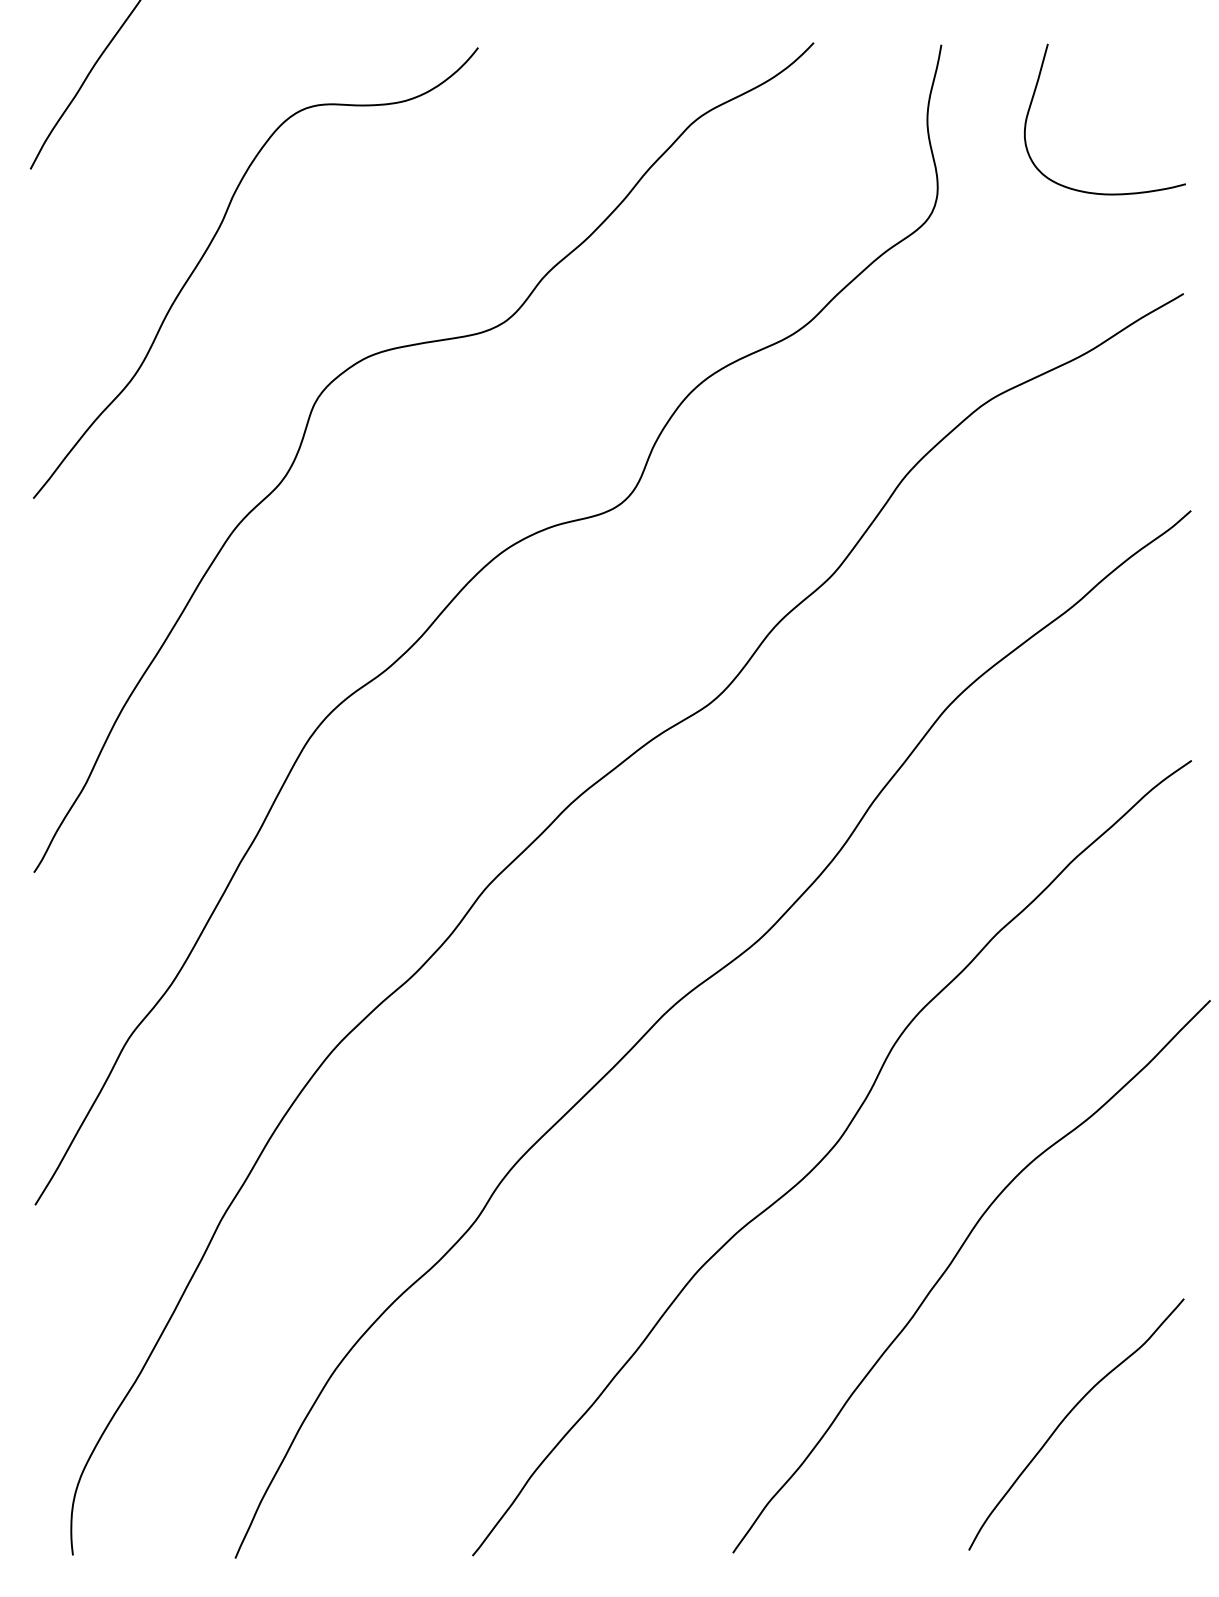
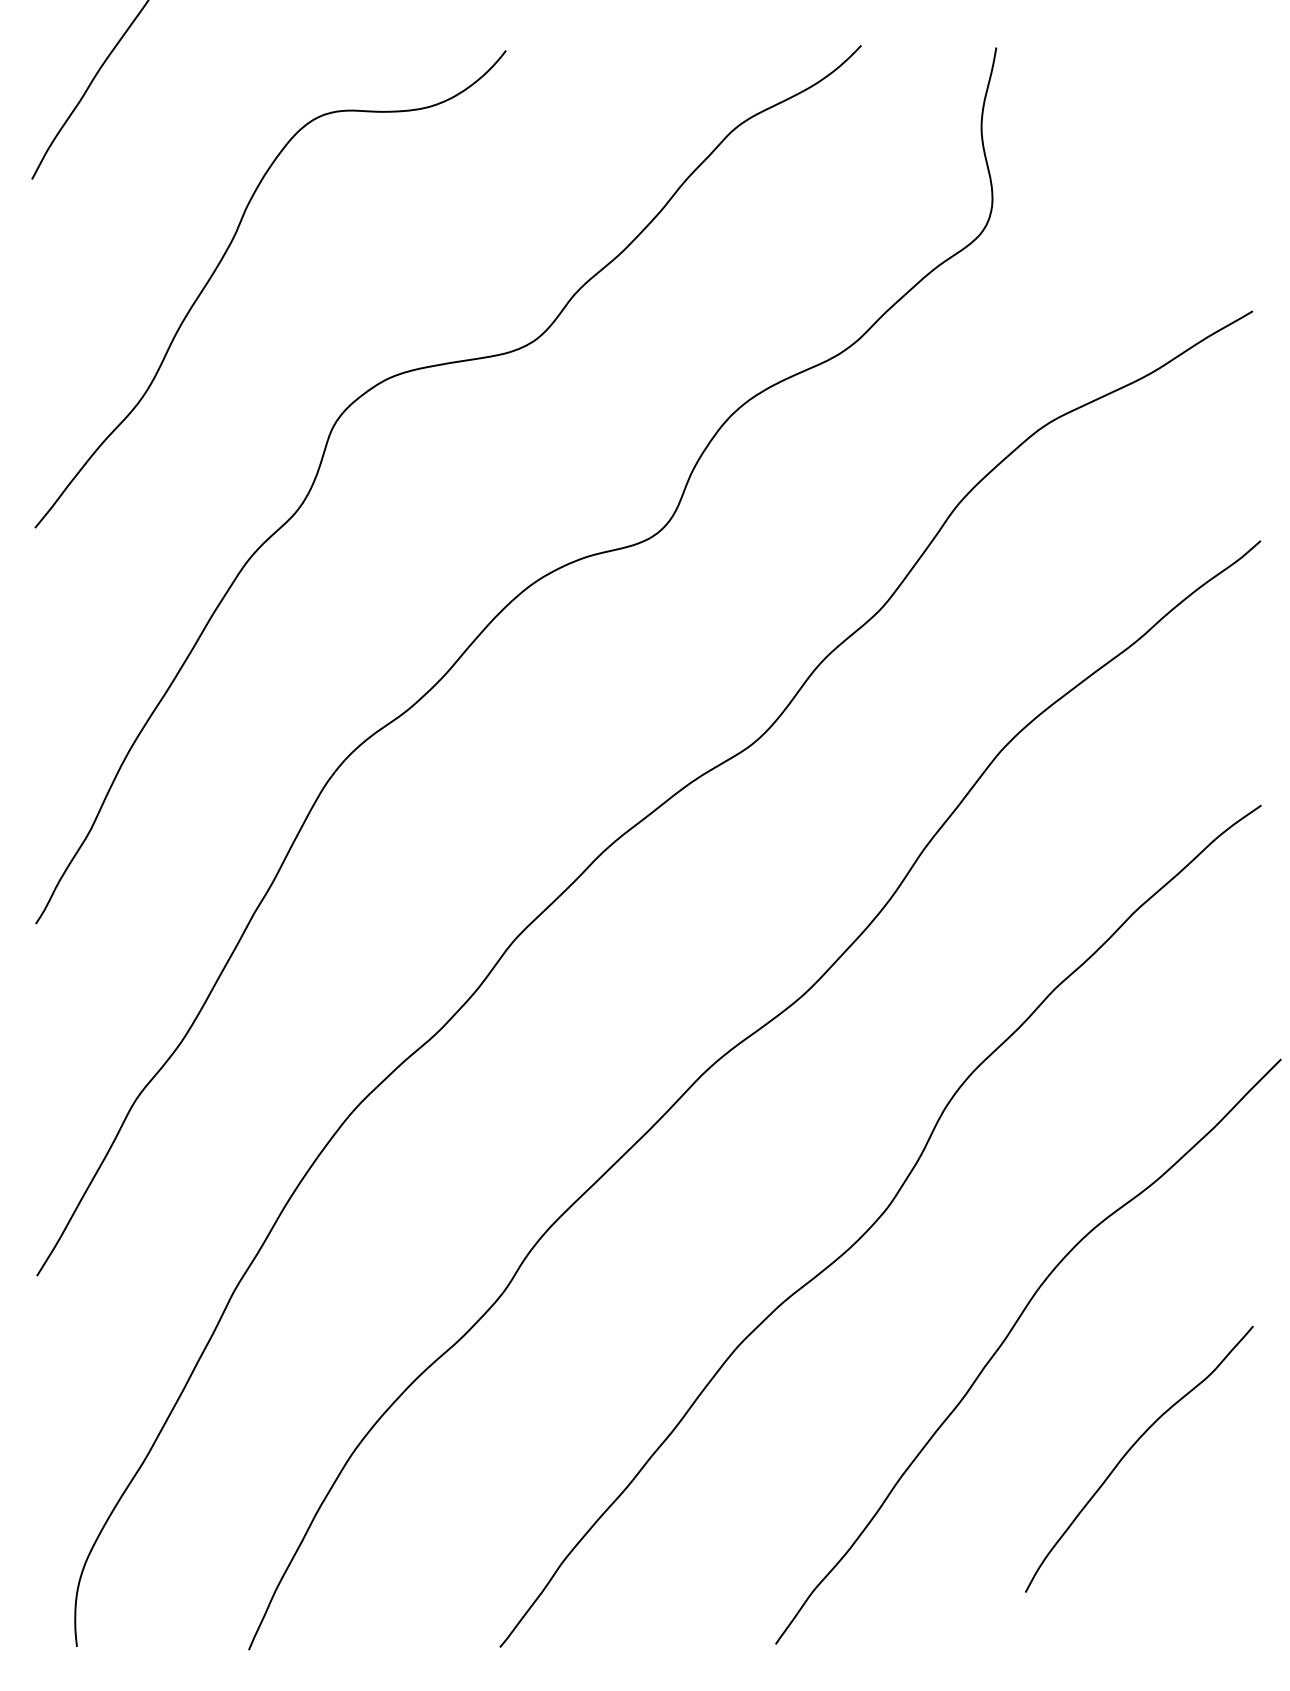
curve: (1103, 193) -> (1167, 204), removed
curve: (1068, 1416) -> (1130, 1450), moved

